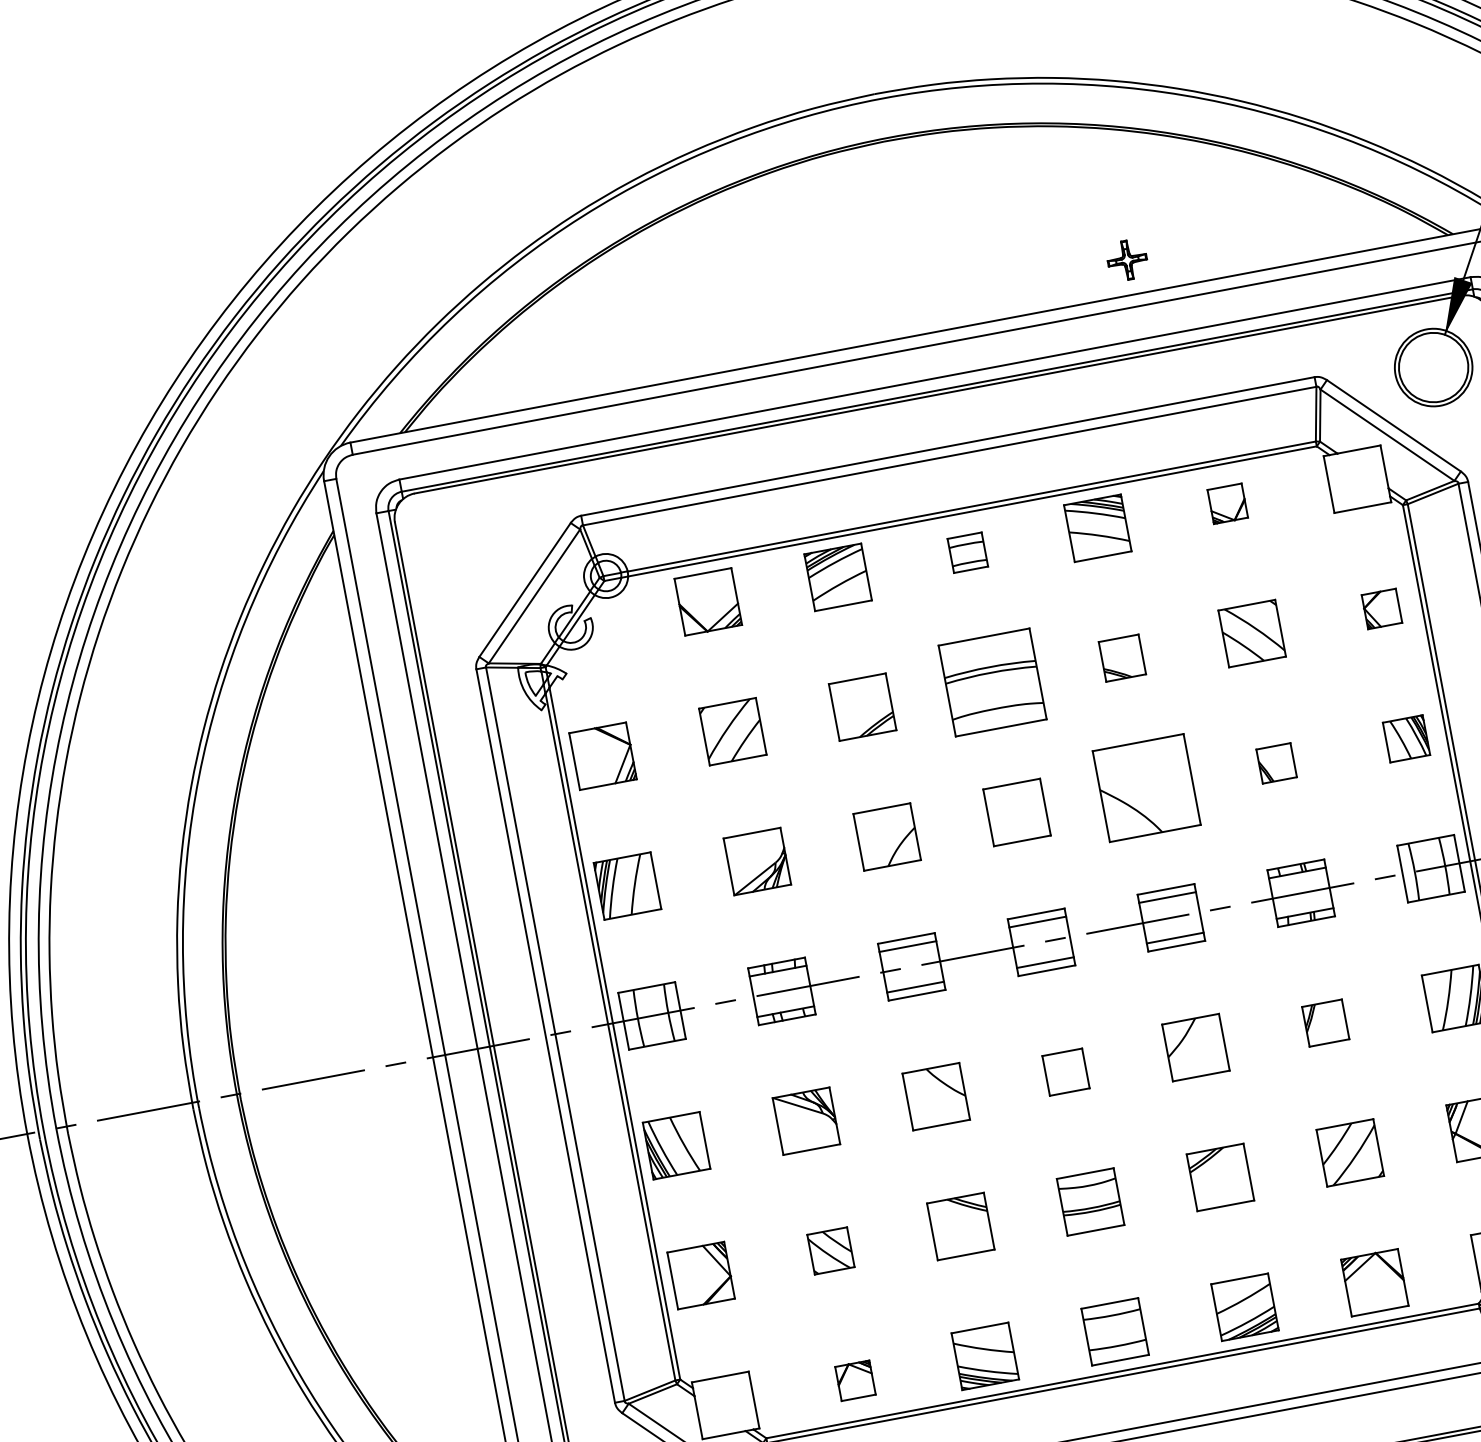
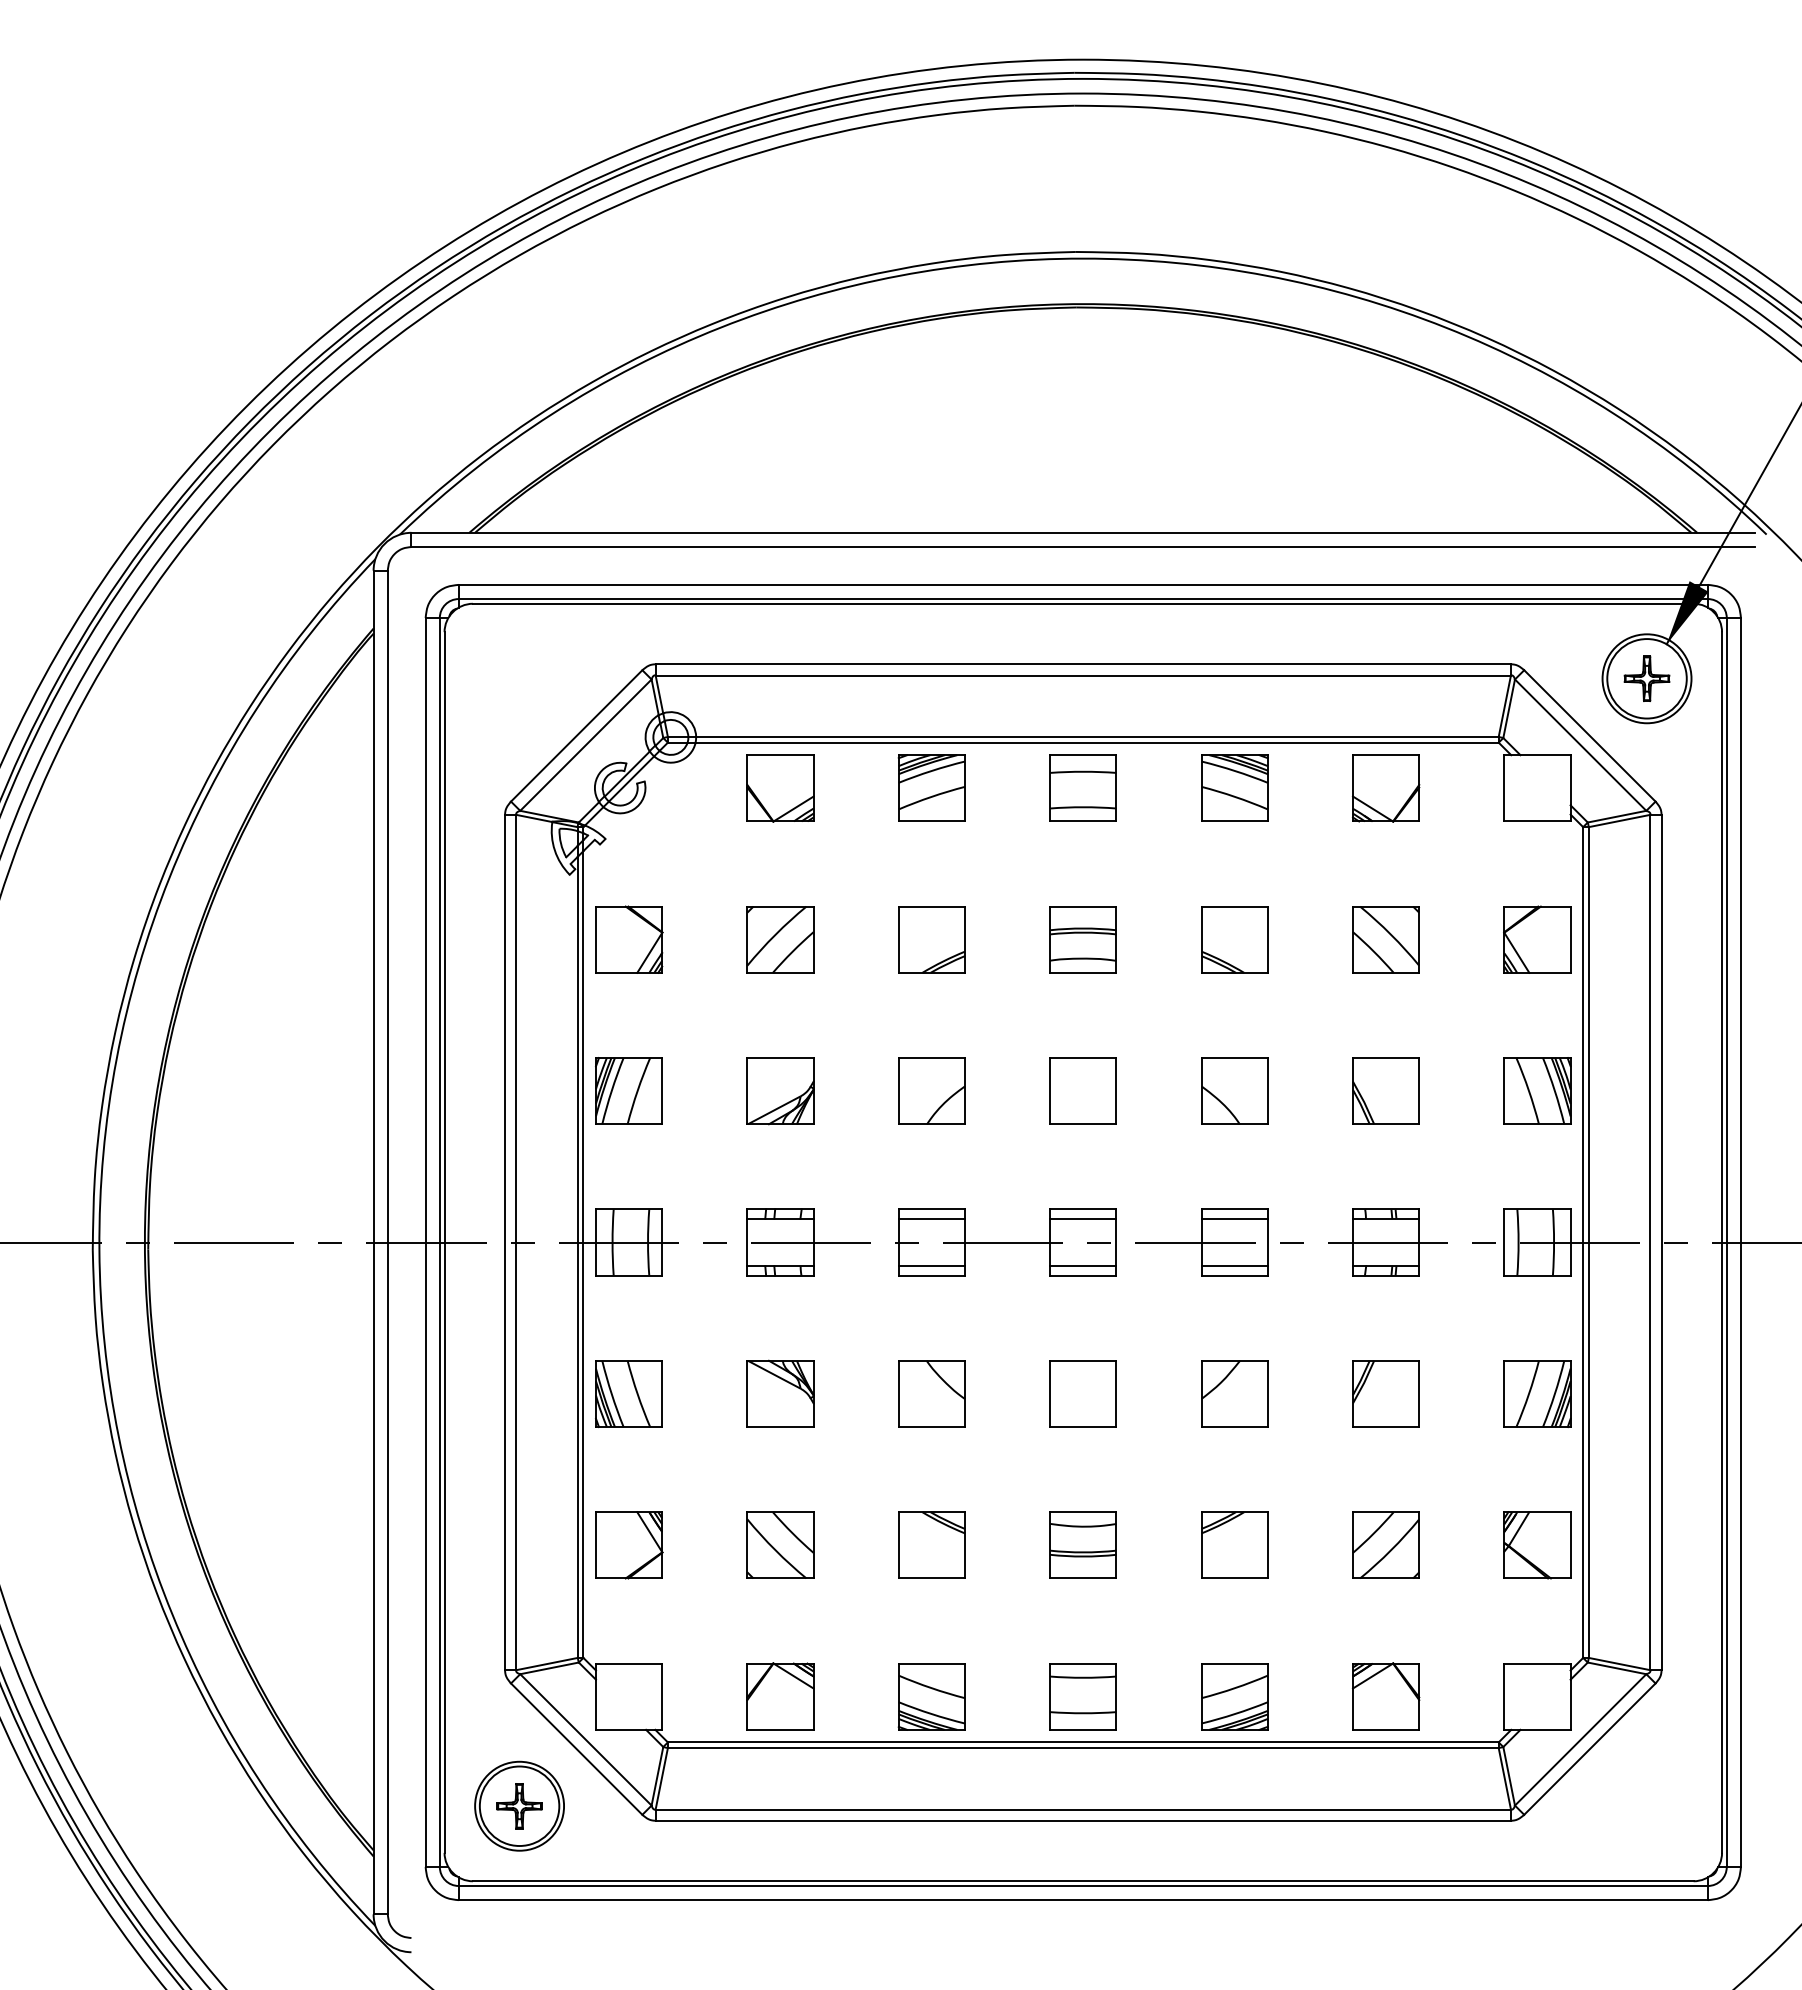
part: (1126, 260) -> (1646, 678), moved
part: (1228, 503) -> (1386, 788), size x1.67
part: (967, 552) -> (1082, 787), size x1.67
part: (1381, 608) -> (1537, 939), size x1.67
part: (1122, 657) -> (1234, 939), size x1.43
part: (991, 682) -> (1082, 939), size x0.62
part: (1406, 738) -> (1537, 1090), size x1.43
part: (1276, 763) -> (1385, 1090), size x1.67
part: (1146, 787) -> (1234, 1090), size x0.62
part: (1325, 1022) -> (1385, 1393), size x1.43
part: (1065, 1071) -> (1082, 1393), size x1.43
part: (830, 1250) -> (780, 1544), size x1.43
part: (855, 1380) -> (780, 1696), size x1.67

